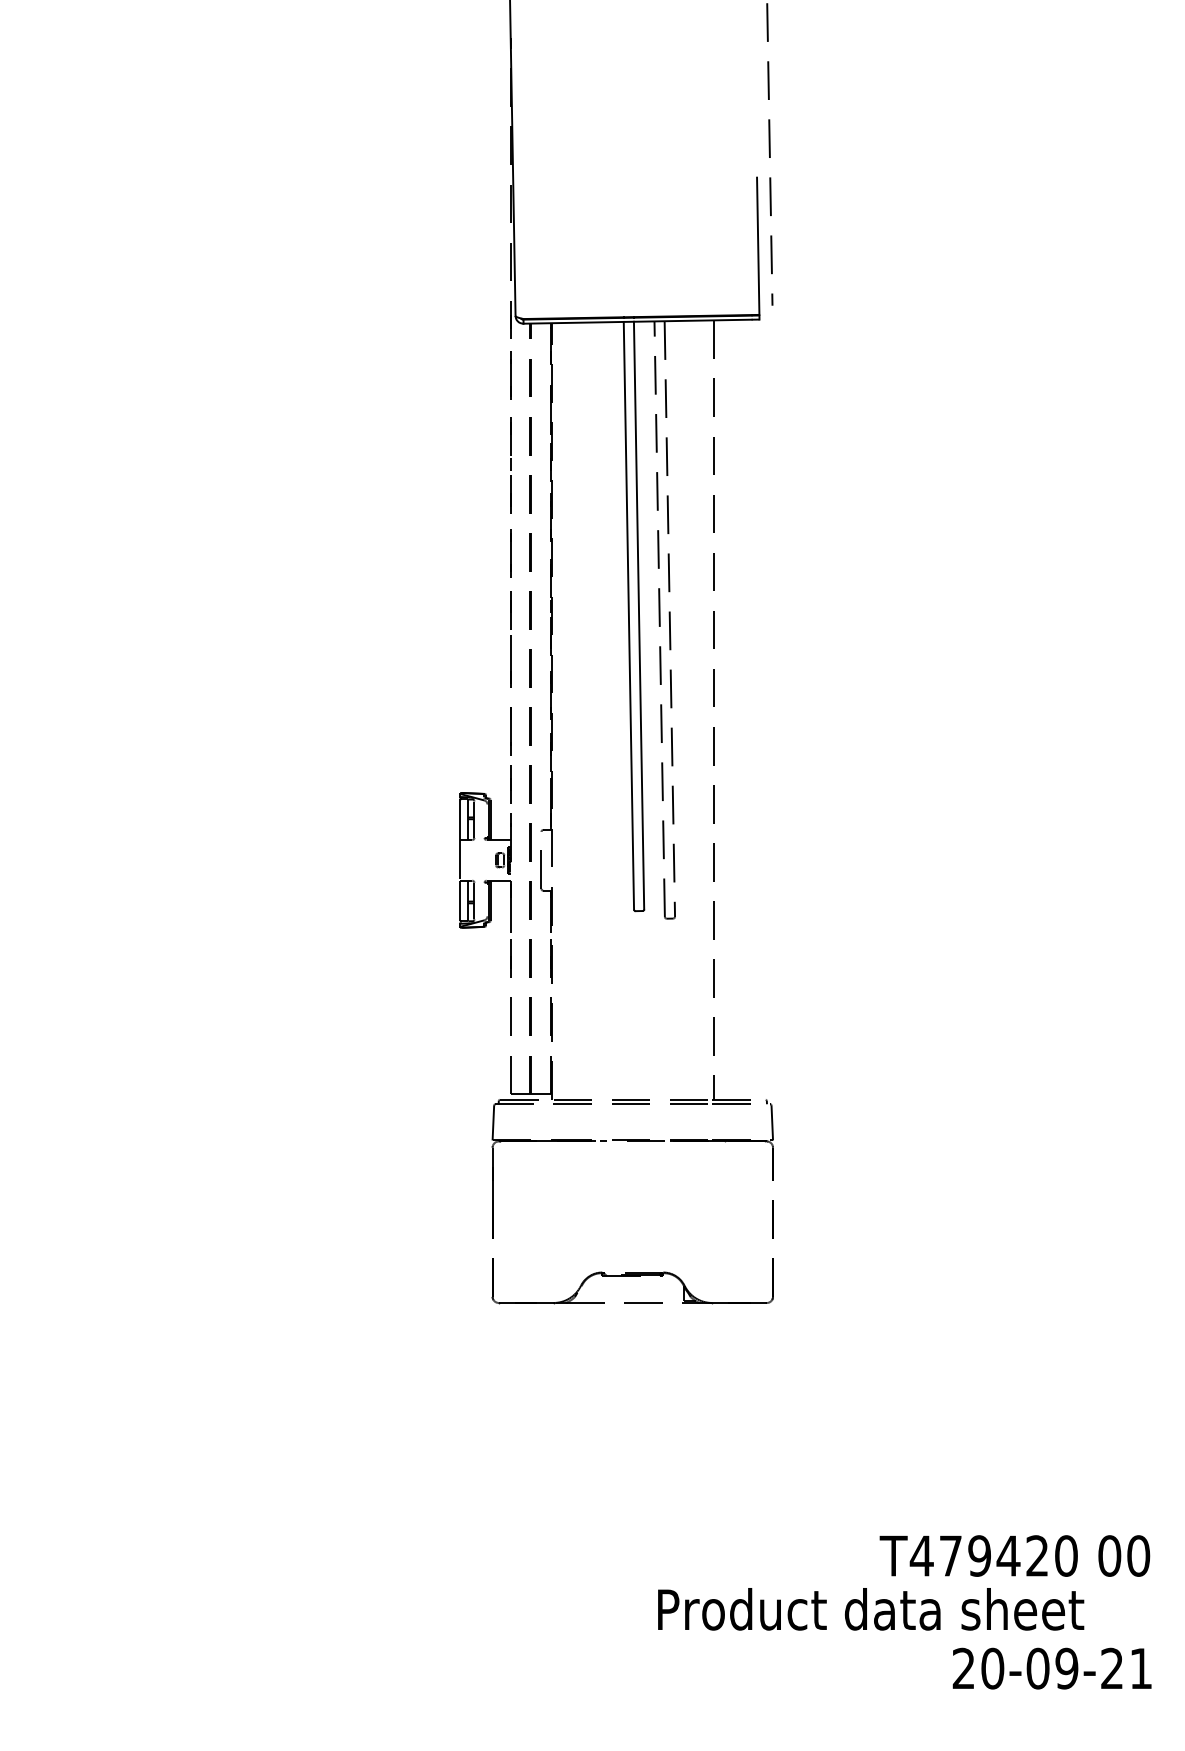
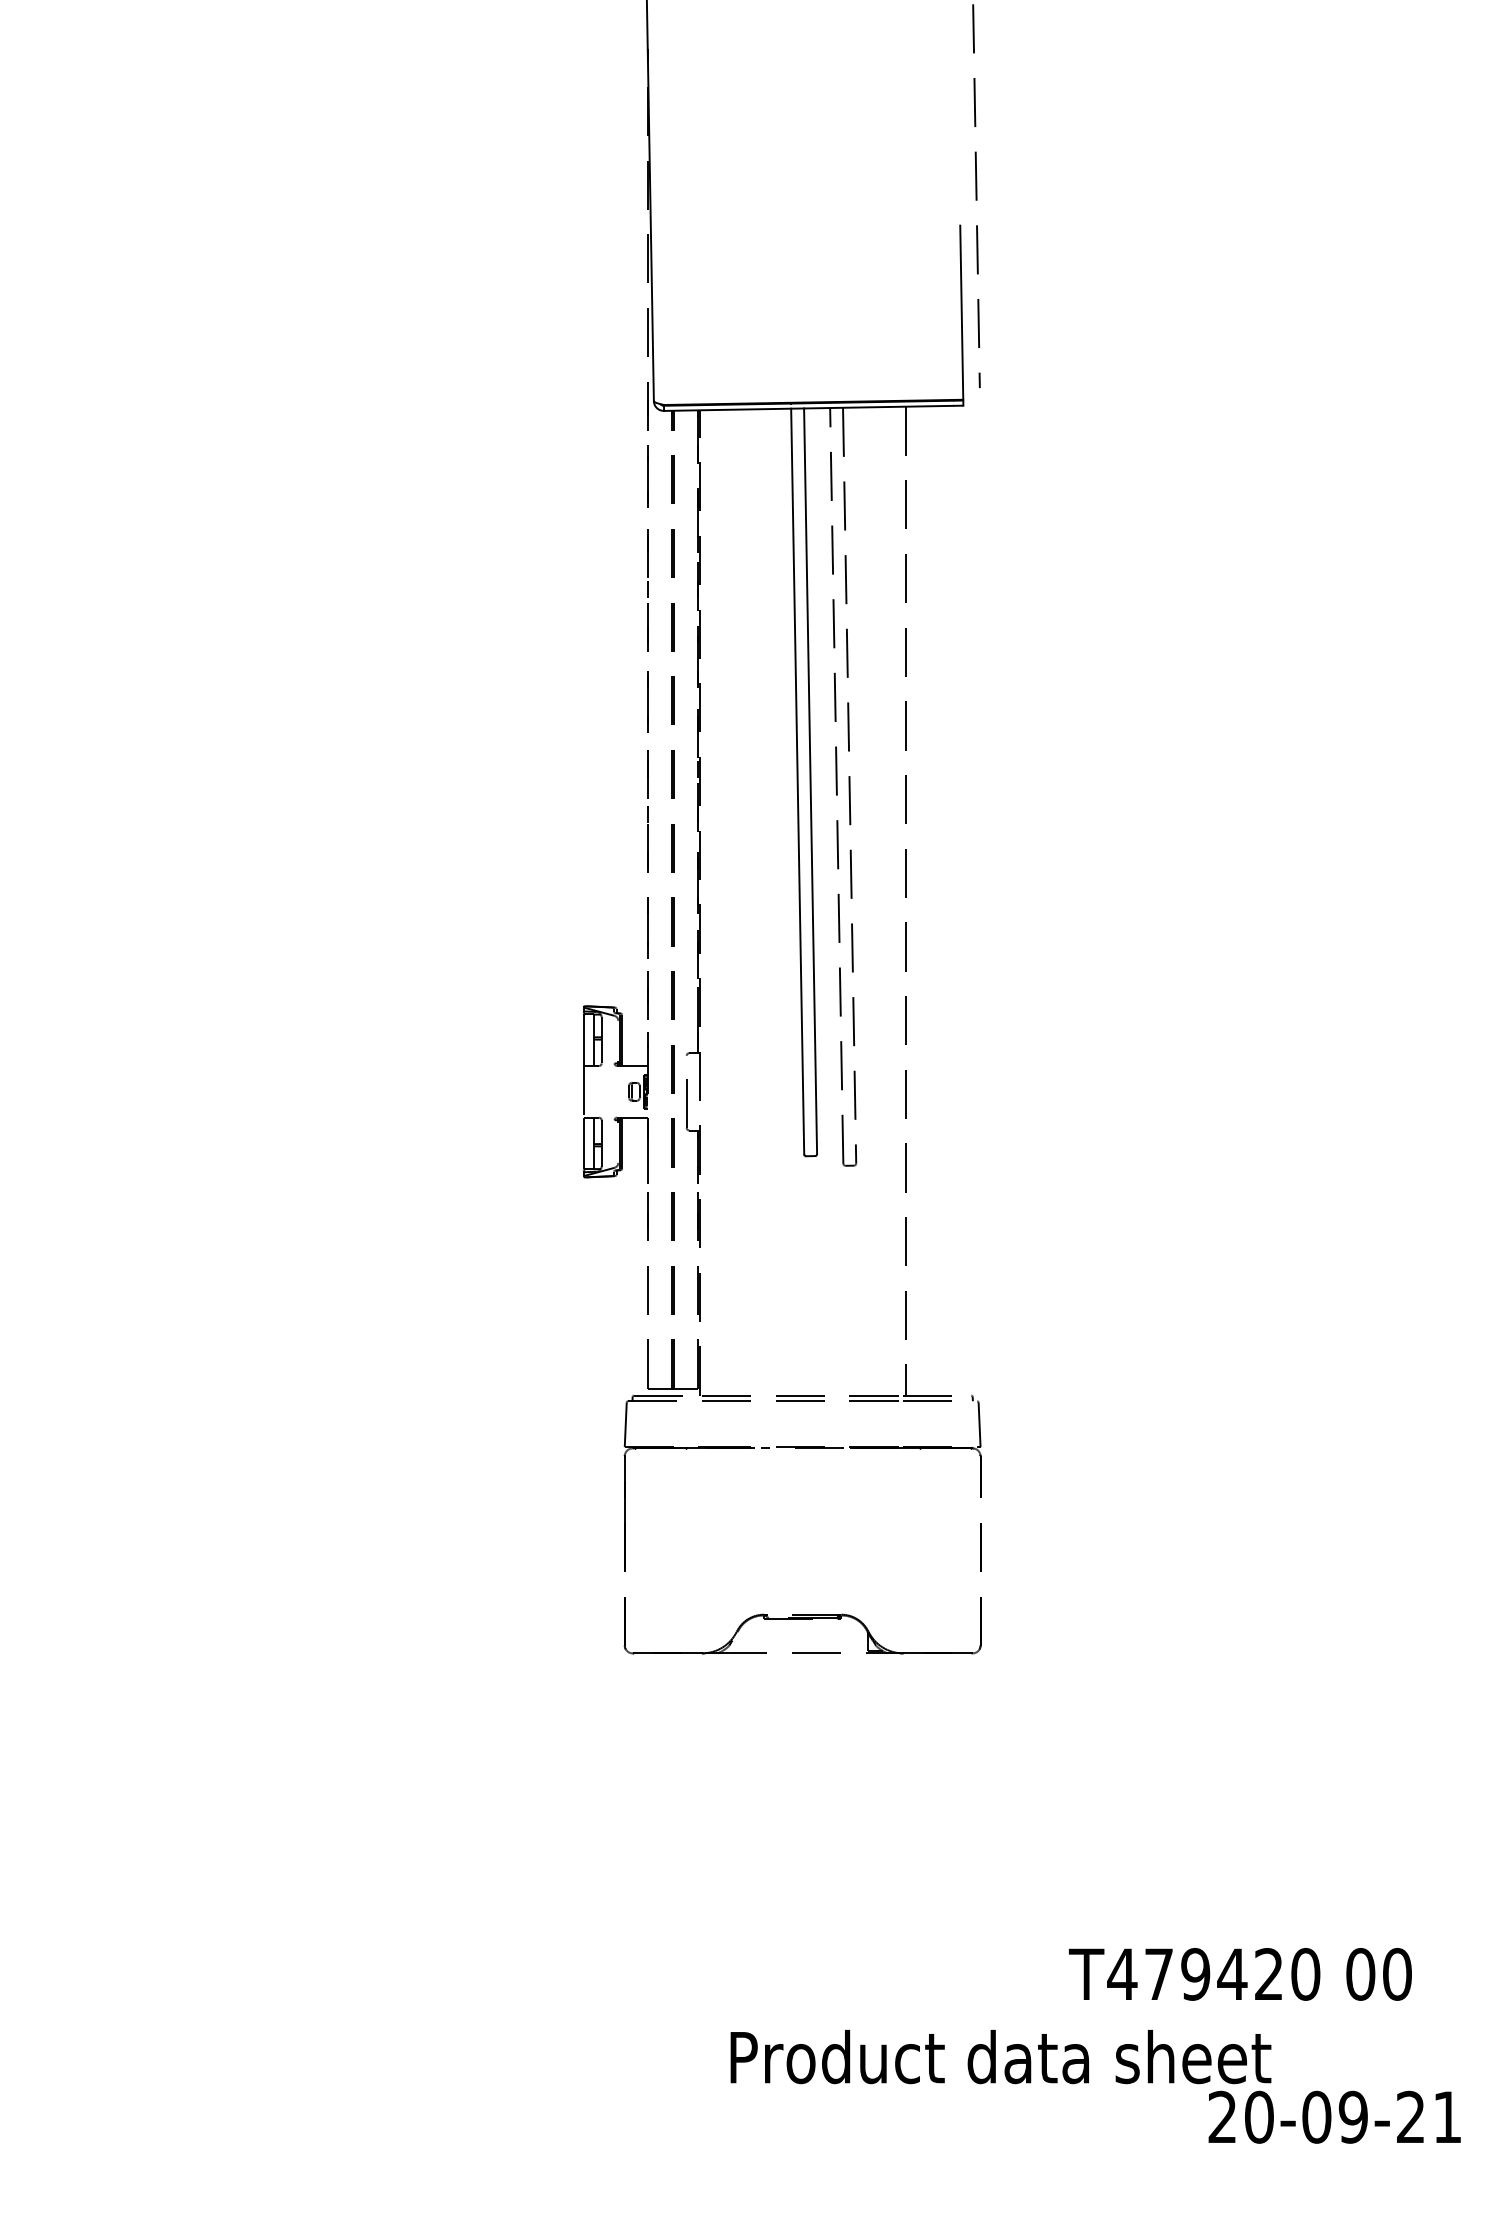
text: (1014, 1556) -> (1240, 1974), moved
text: (870, 1609) -> (1000, 2057), moved

